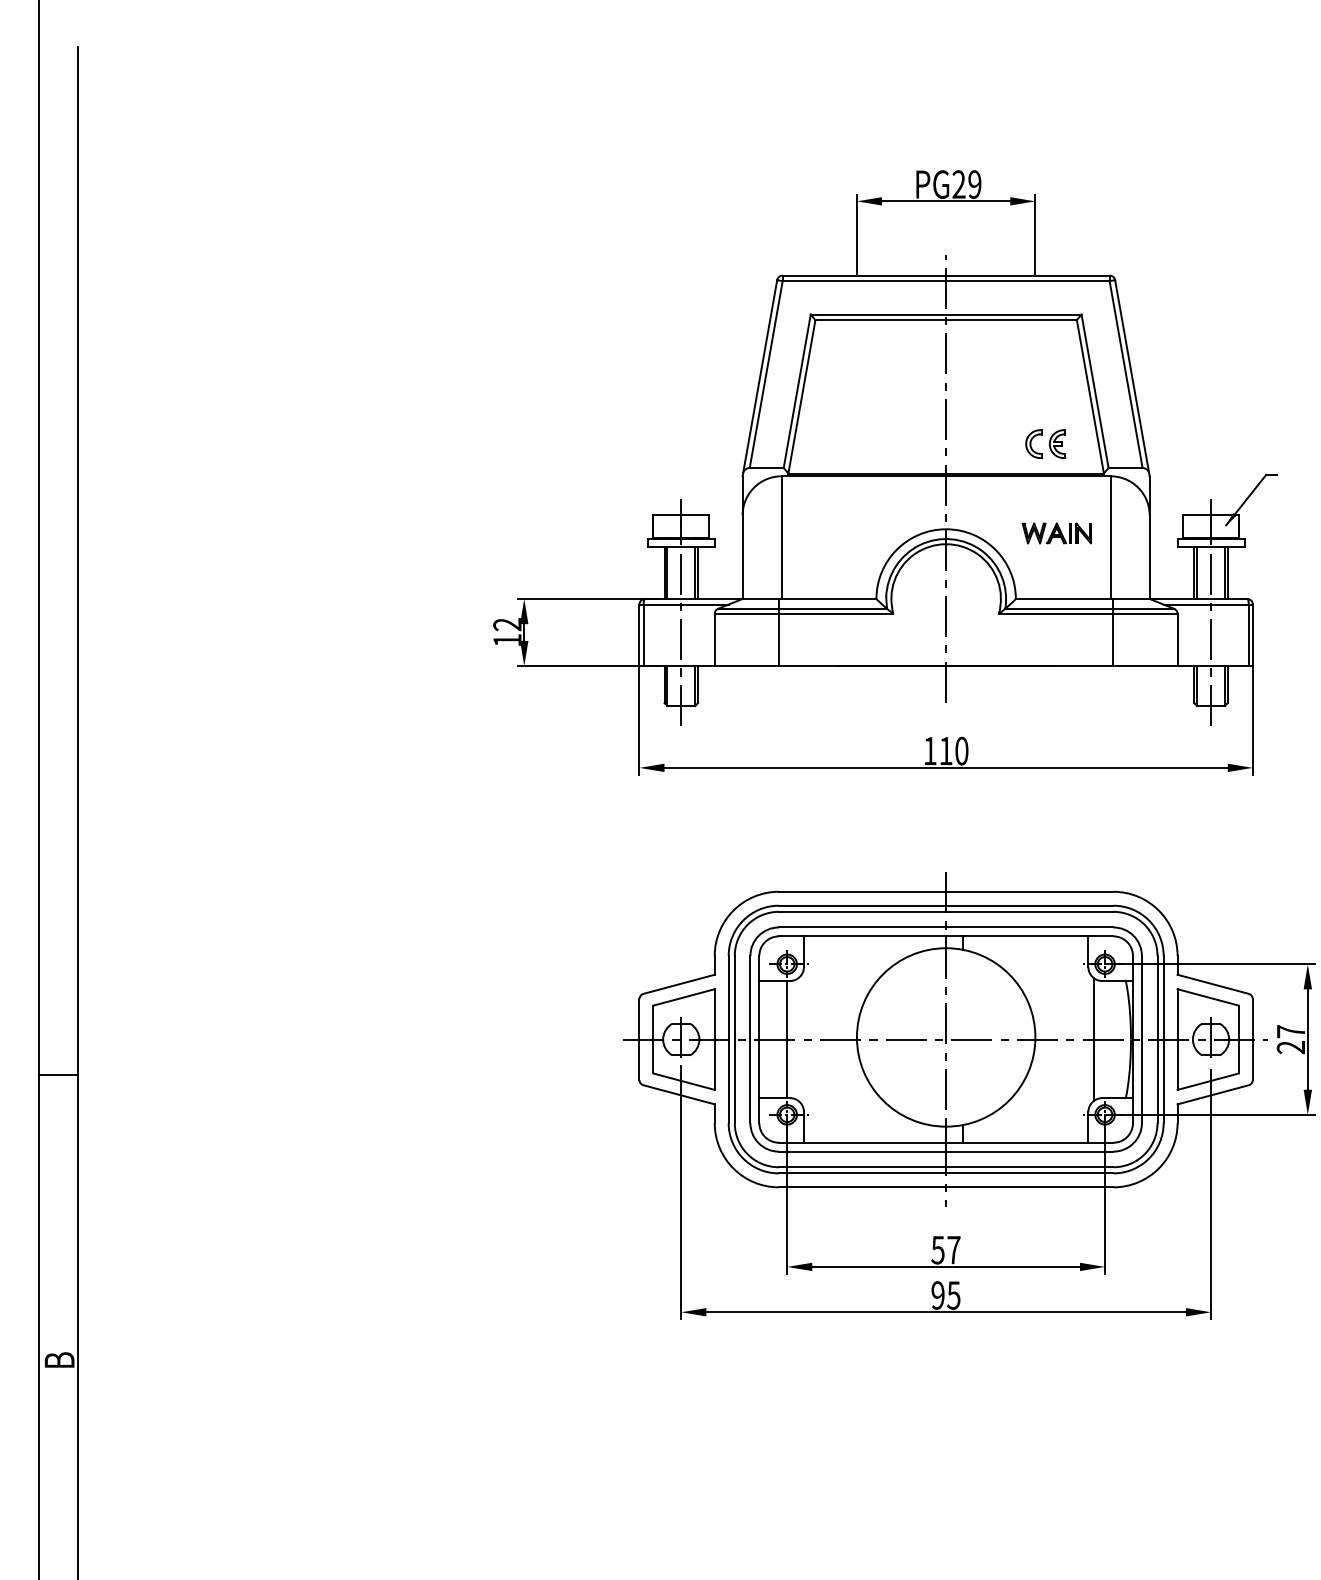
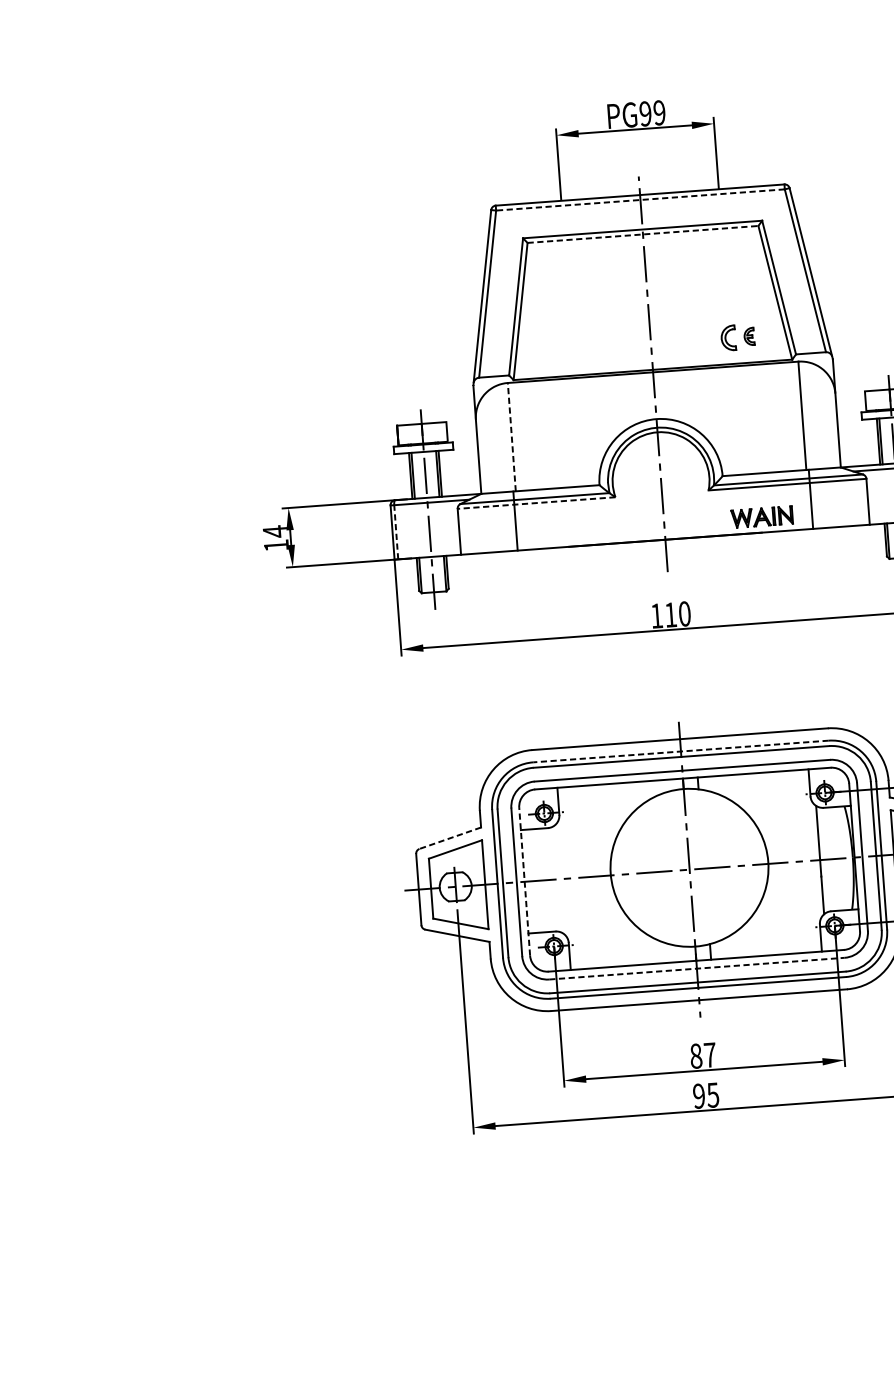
text: (958, 184) -> (645, 113), PG29 -> PG99
line: (945, 281) -> (639, 200), solid -> dashed
line: (946, 320) -> (643, 234), solid -> dashed
part: (1057, 443) -> (749, 336), size x0.7
part: (1056, 533) -> (761, 517), moved
line: (781, 537) -> (511, 437), solid -> dashed
line: (803, 613) -> (536, 502), solid -> dashed
text: (507, 624) -> (275, 531), 12 -> 14
line: (643, 635) -> (396, 532), solid -> dashed
line: (945, 905) -> (680, 751), solid -> dashed
line: (679, 984) -> (450, 838), solid -> dashed
line: (759, 1039) -> (524, 881), solid -> dashed
line: (786, 1039) -> (548, 879), removed
line: (946, 1151) -> (697, 968), solid -> dashed
text: (937, 1249) -> (695, 1055), 57 -> 87

